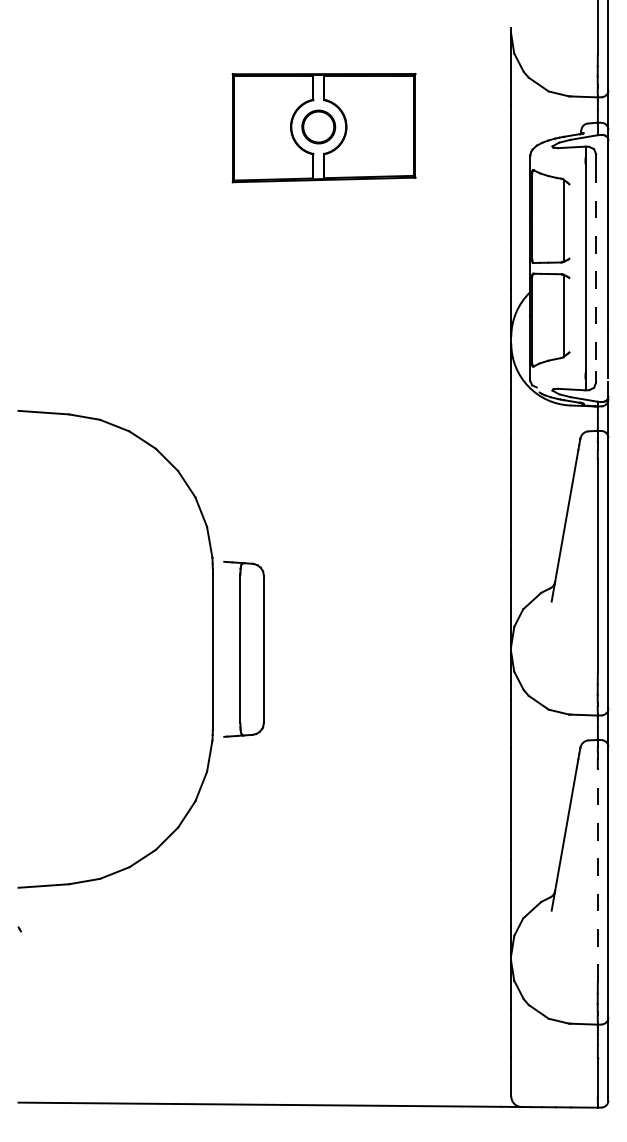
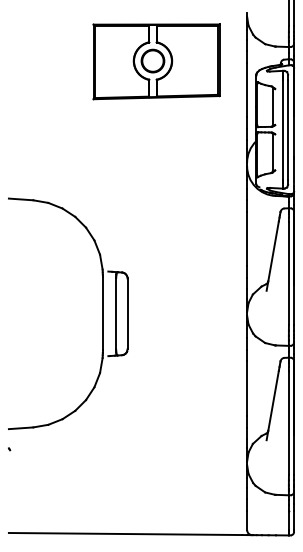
part: (323, 127) -> (156, 61), size x1.43
line: (596, 267) -> (288, 129), dashed -> solid
line: (596, 876) -> (288, 423), dashed -> solid

